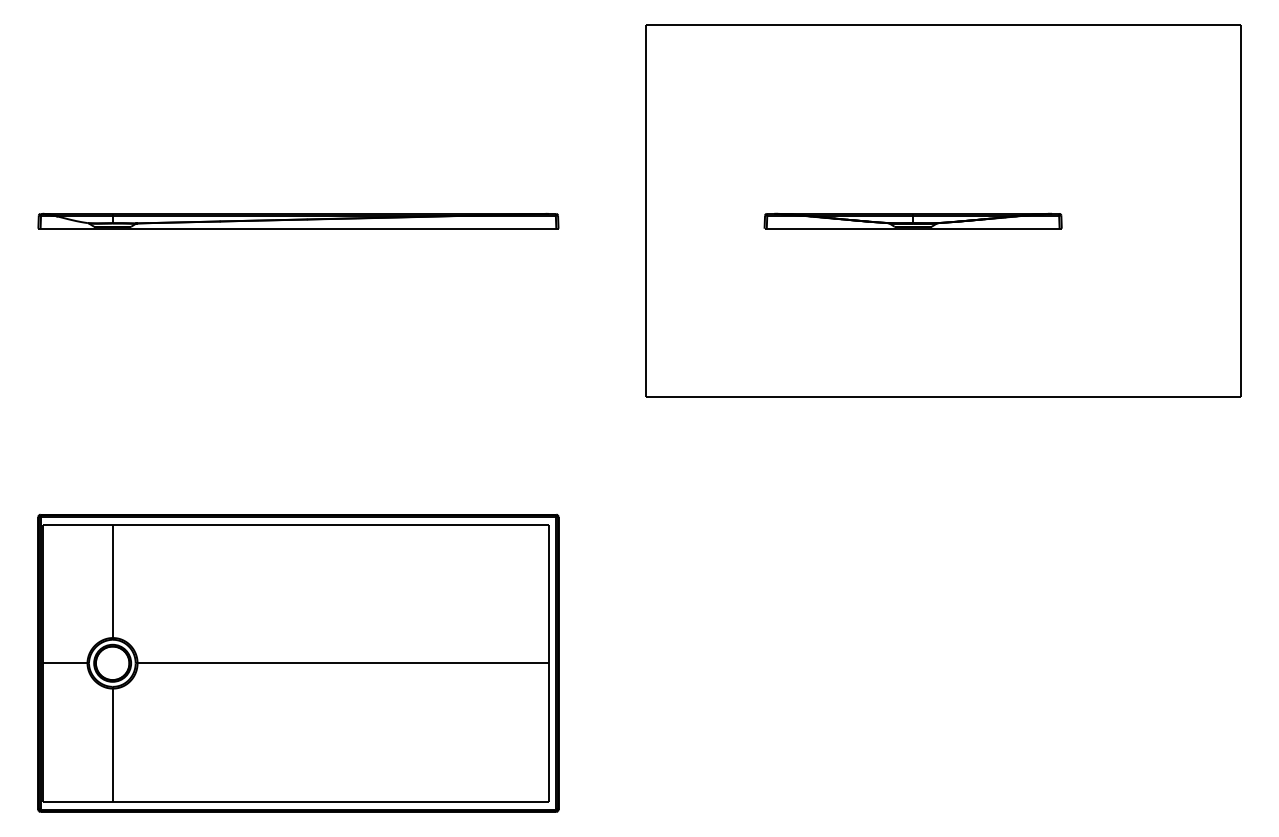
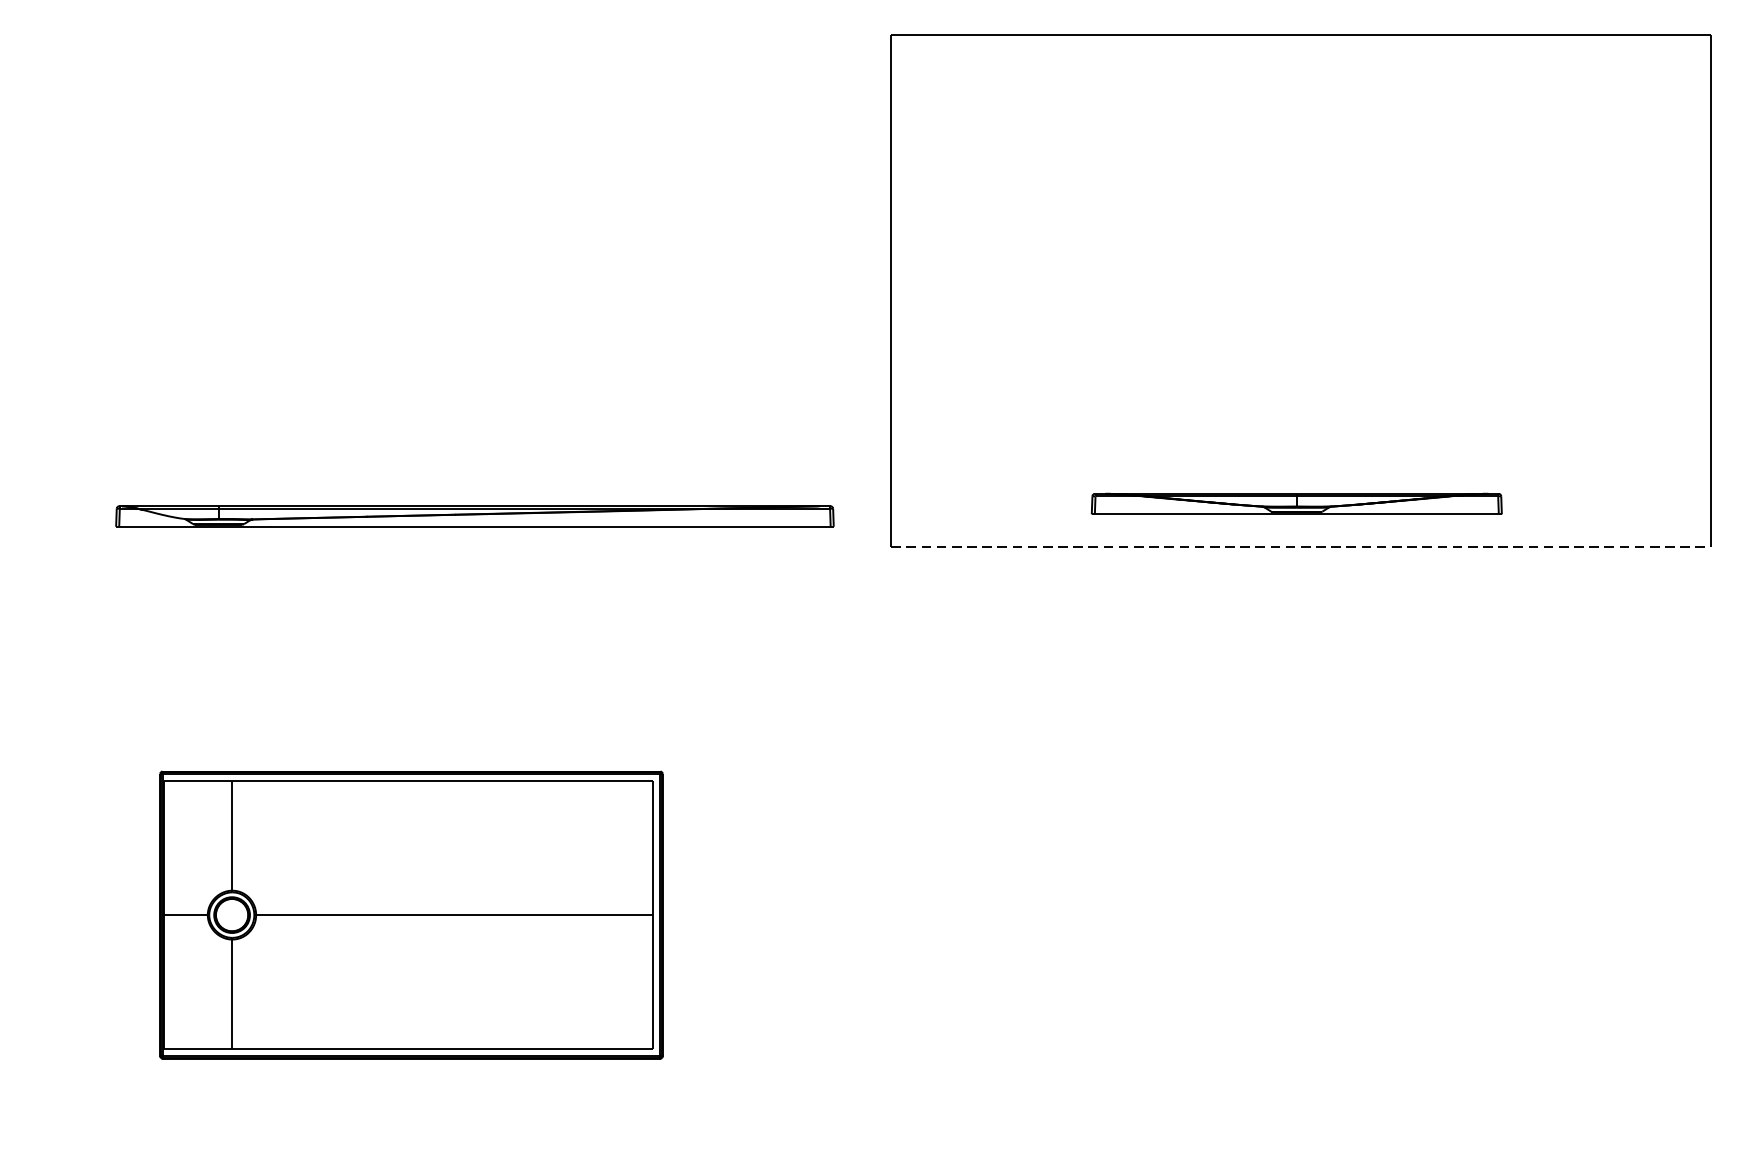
part: (298, 220) -> (475, 515), moved
part: (912, 220) -> (1295, 503), moved
line: (943, 396) -> (1301, 547), solid -> dashed
part: (298, 662) -> (411, 914), size x0.7

